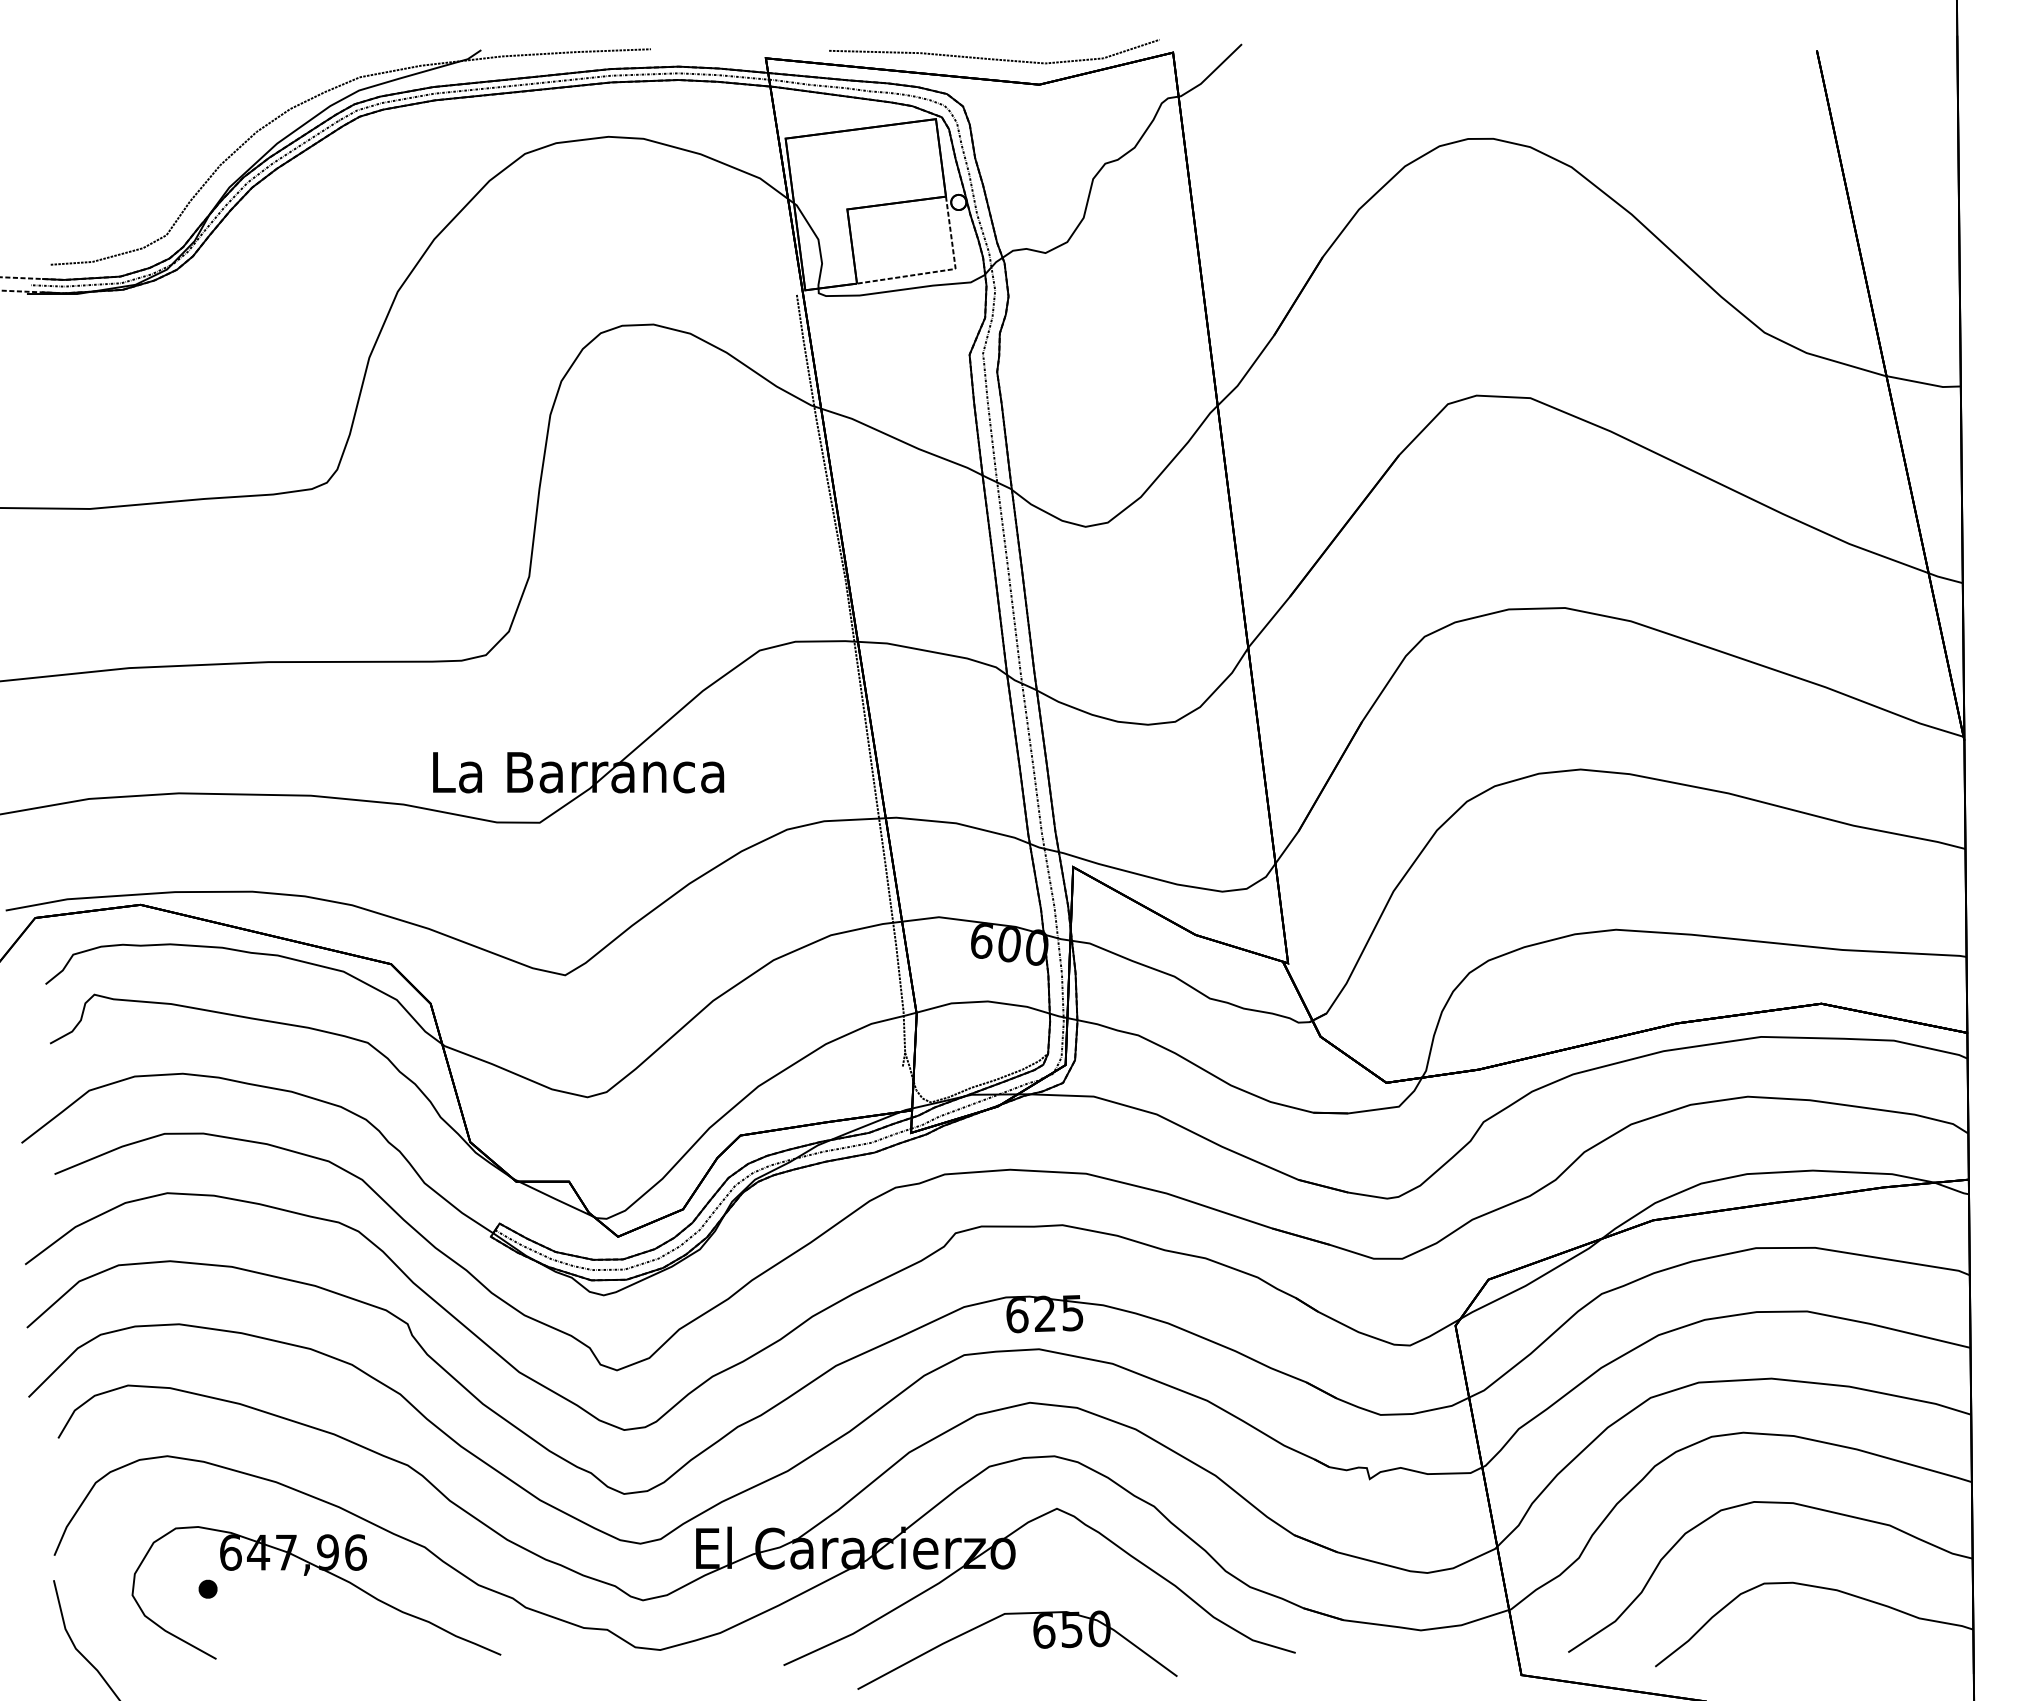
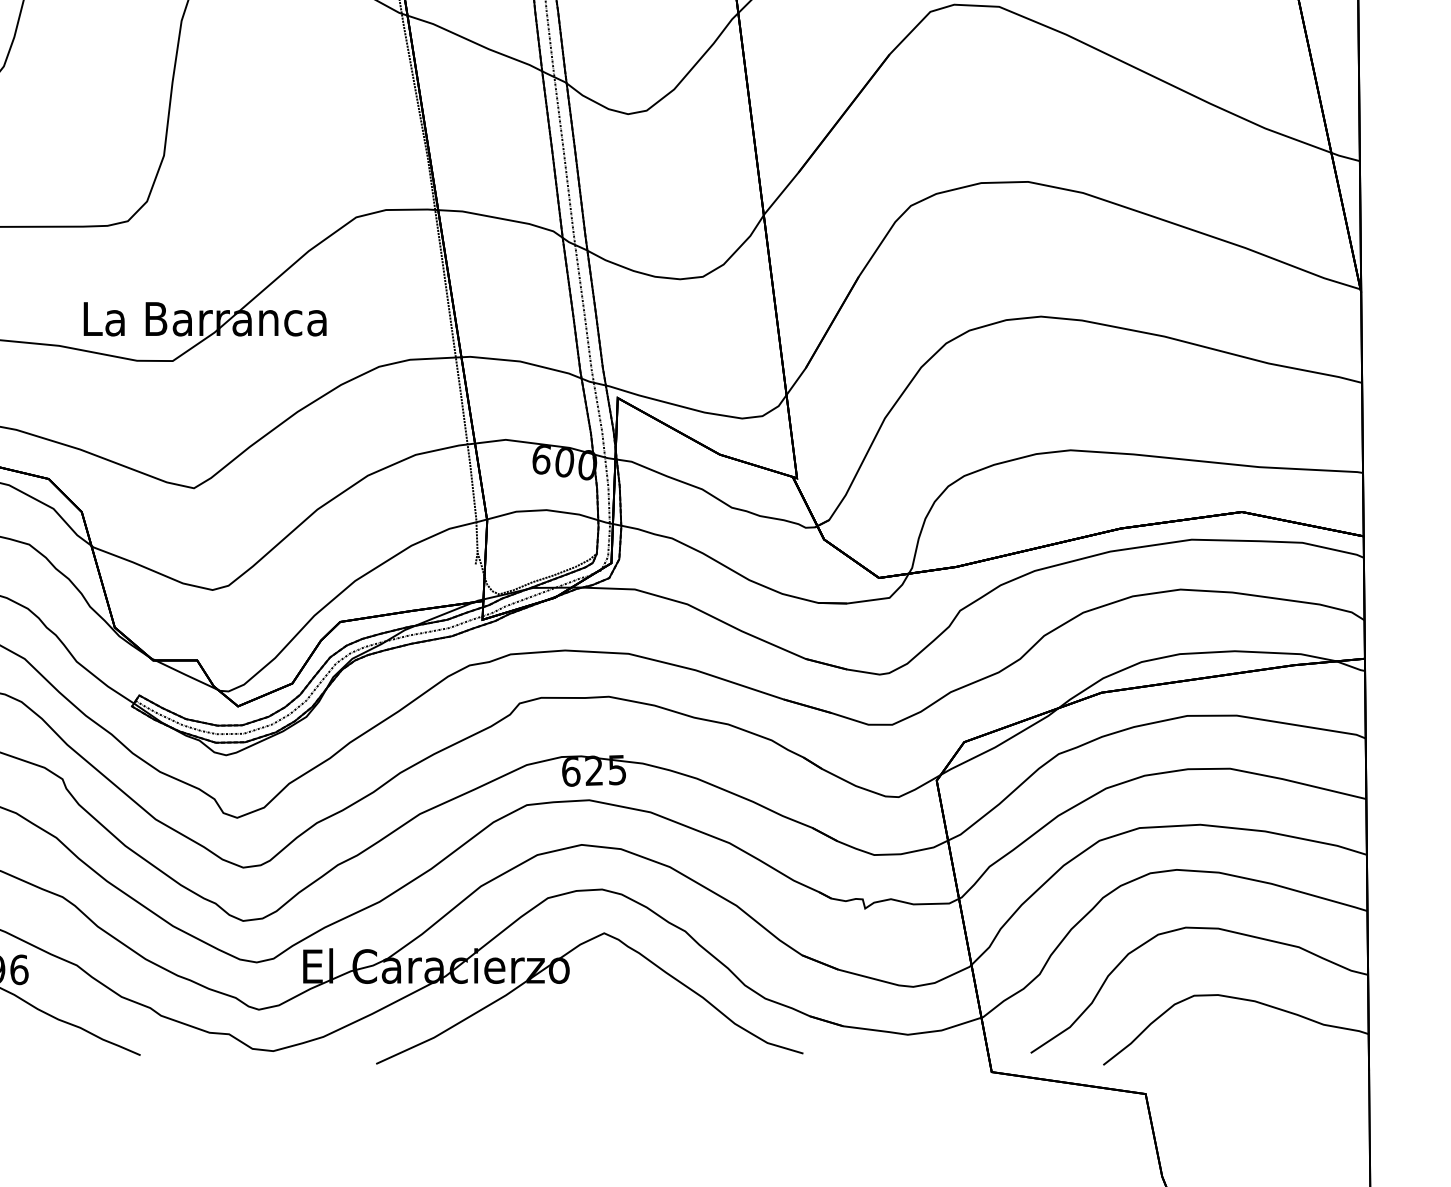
part: (1034, 1640) -> (585, 1043), removed

